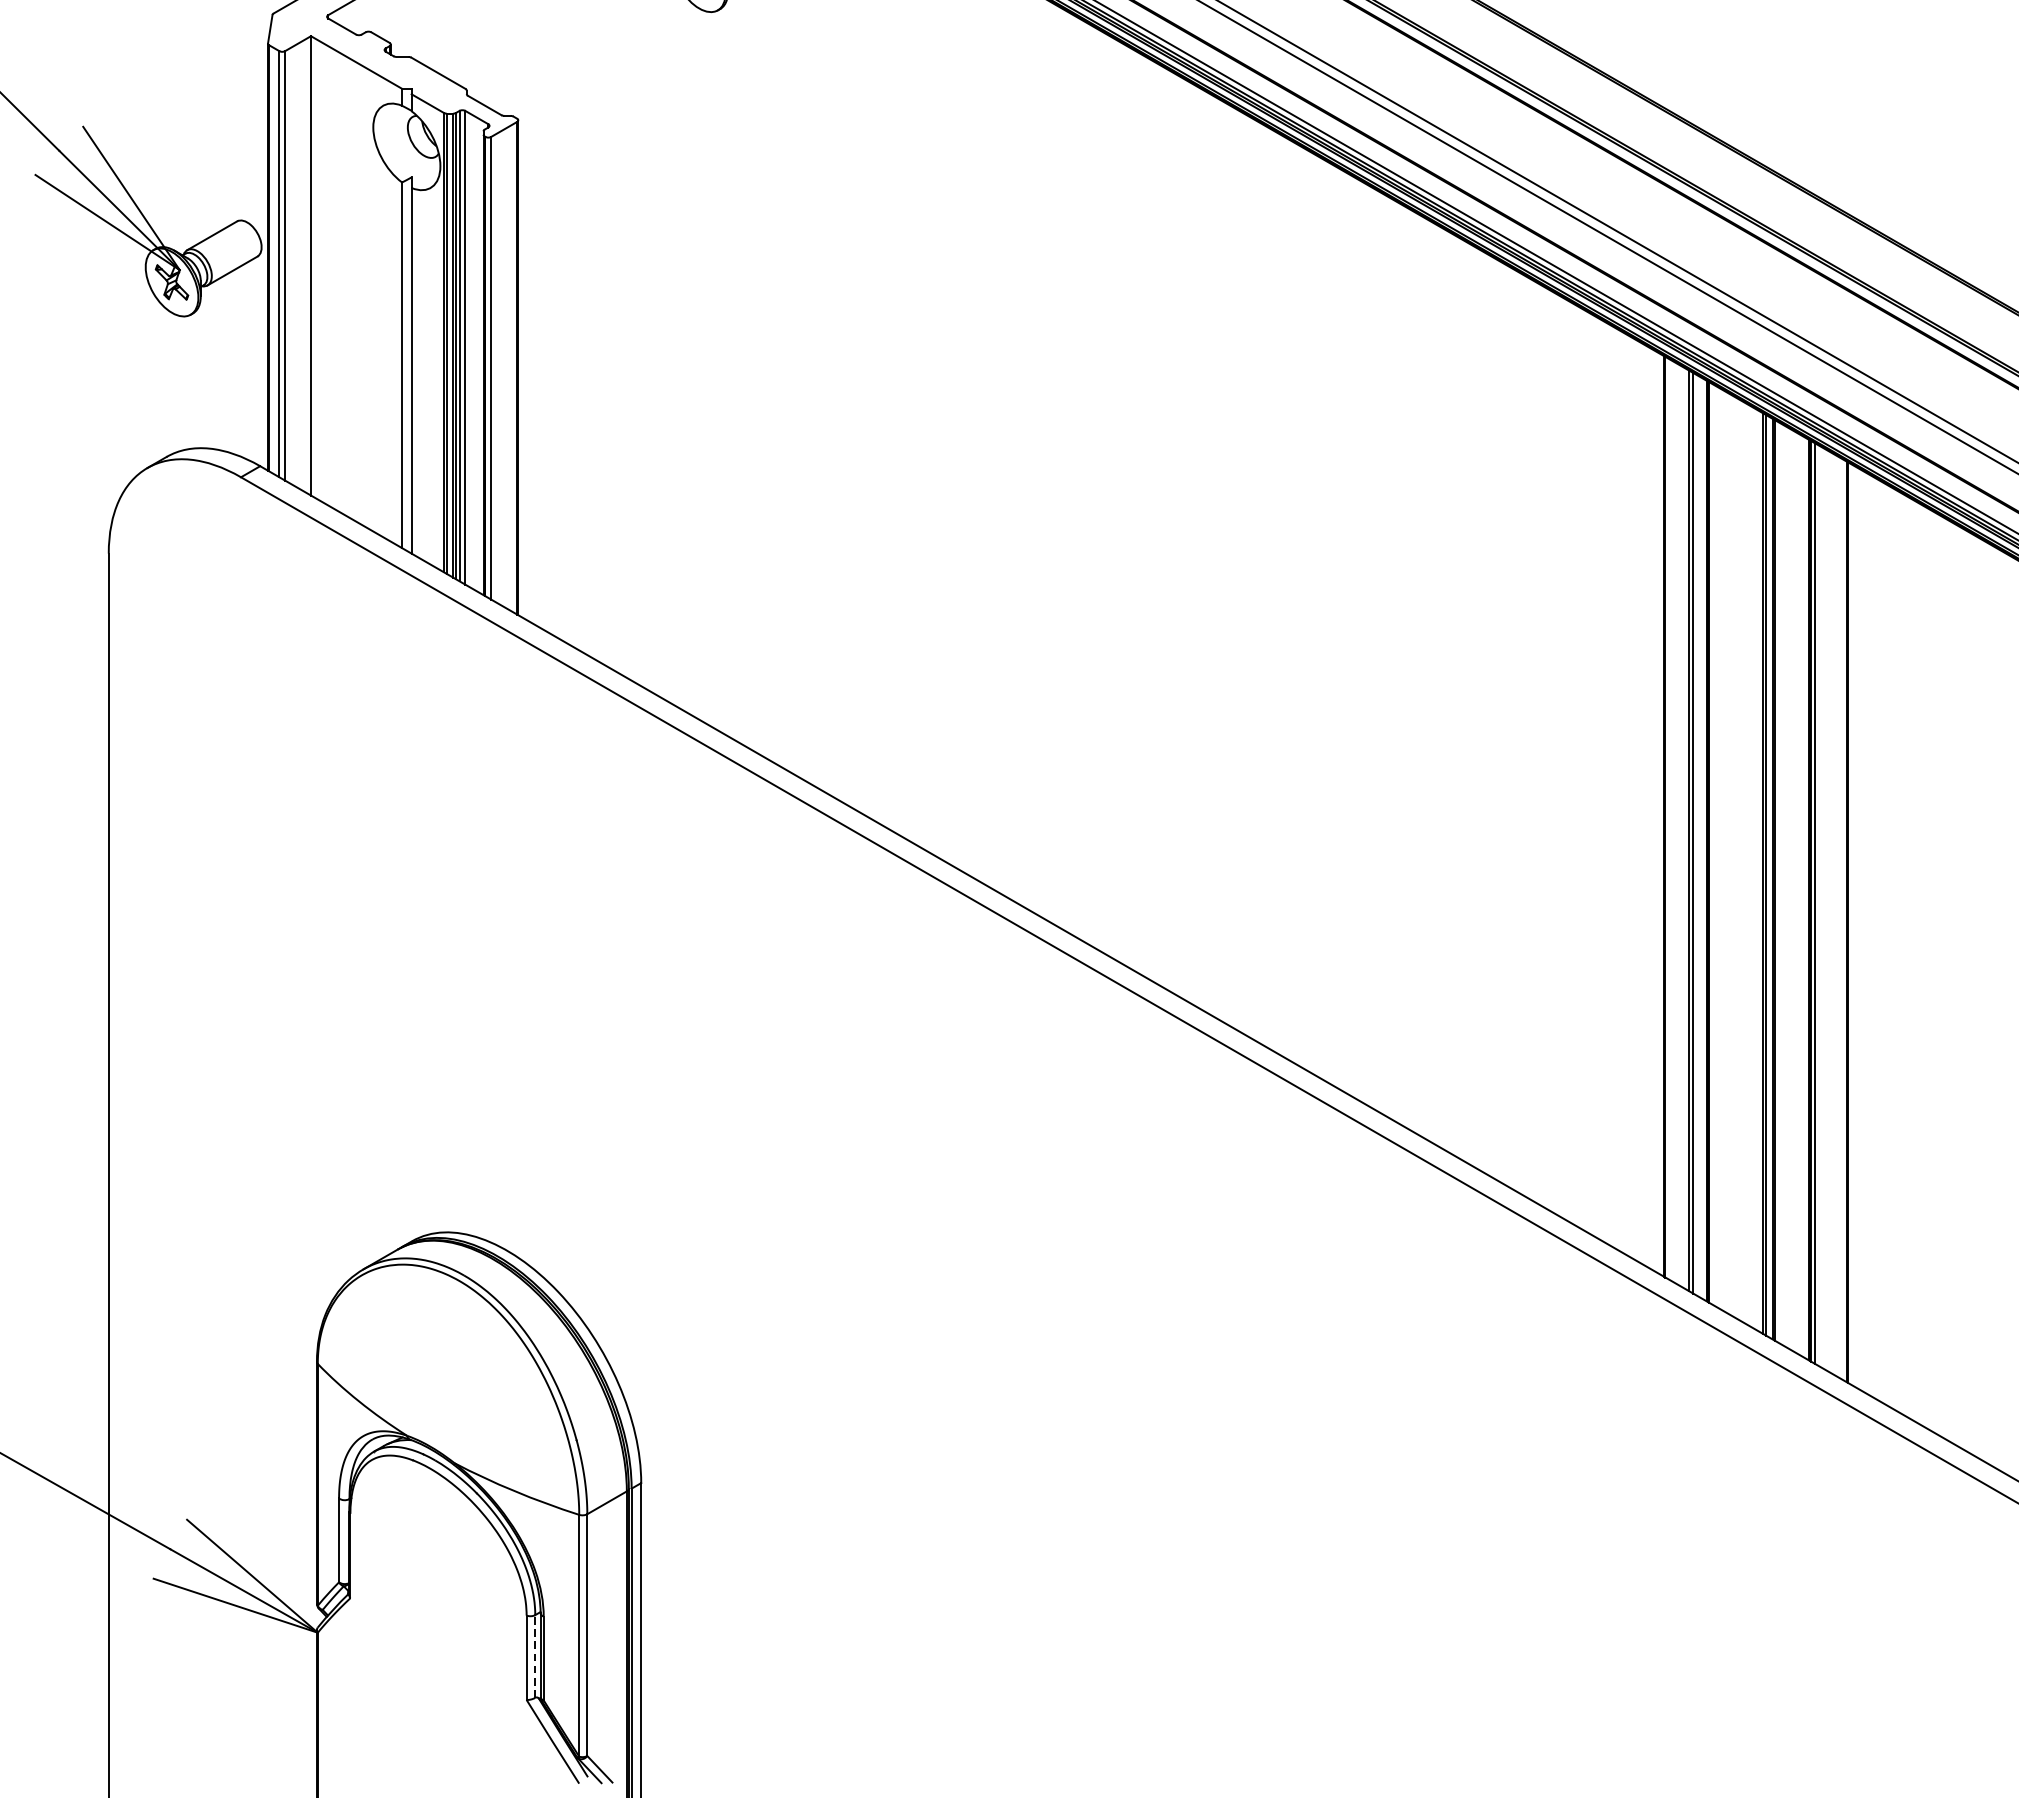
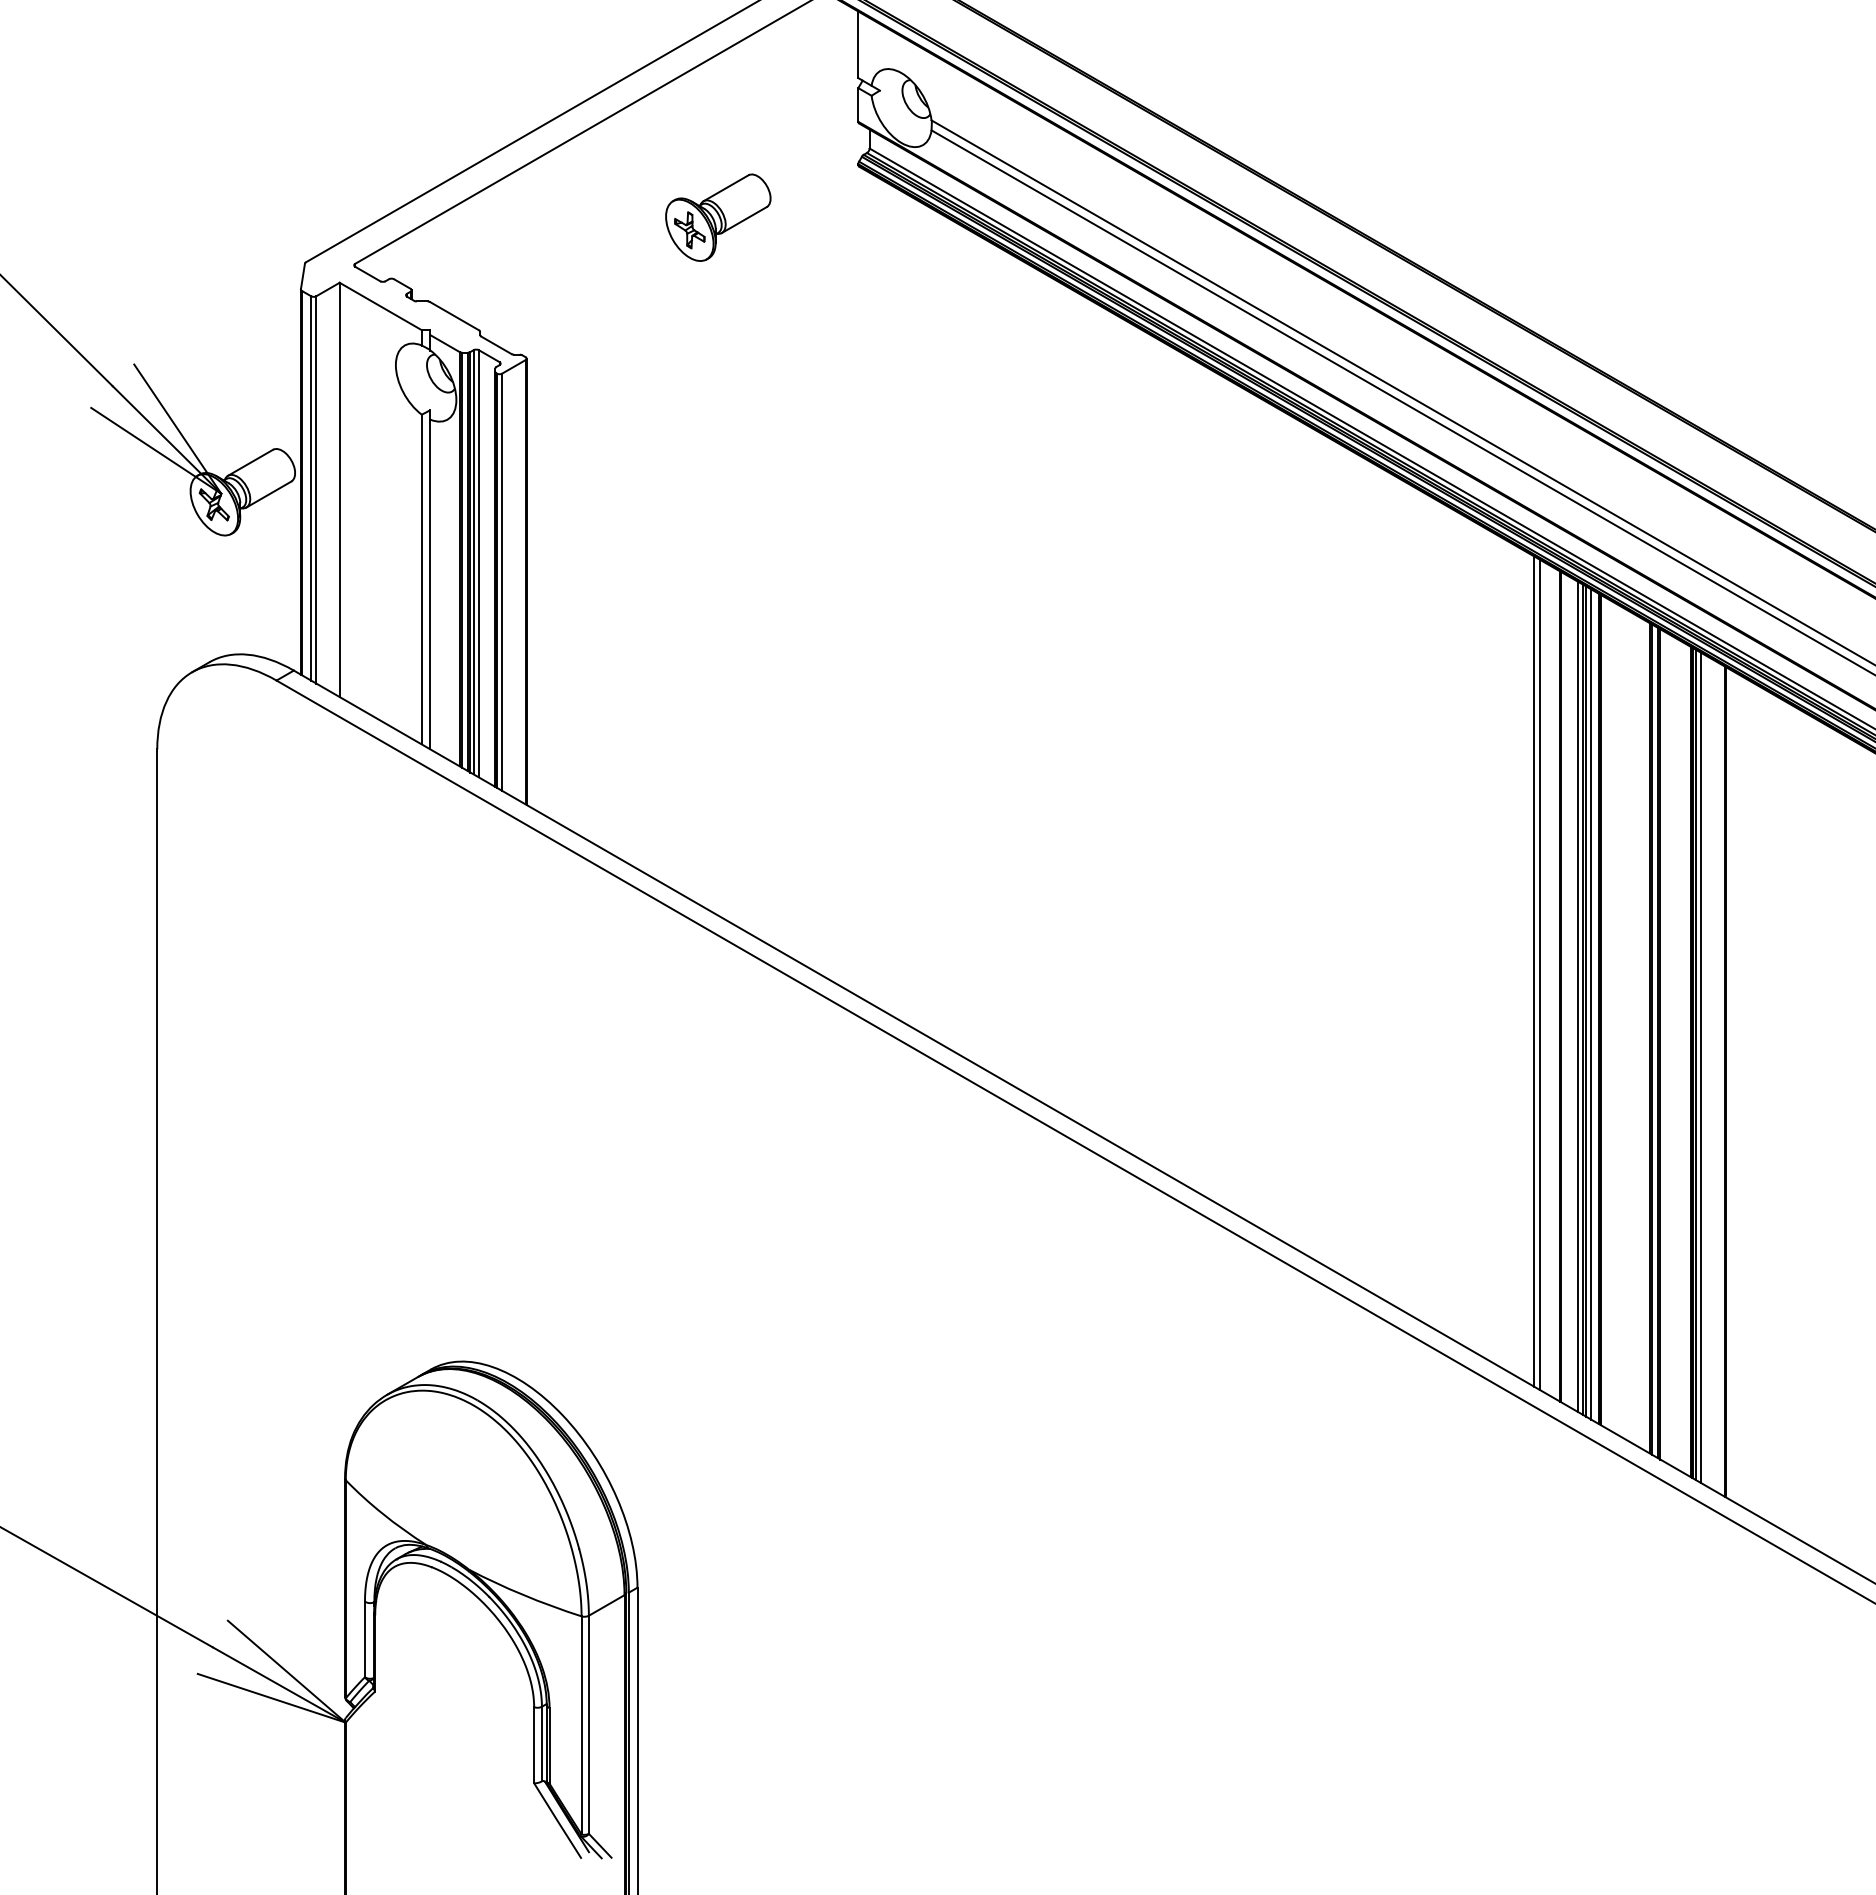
line: (1635, 799) -> (1534, 971), added
line: (1641, 803) -> (1539, 974), added
line: (1683, 827) -> (1577, 996), added
line: (1699, 836) -> (1591, 1004), added
line: (1820, 906) -> (1701, 1067), added
line: (534, 1655) -> (541, 1743), dashed -> solid

